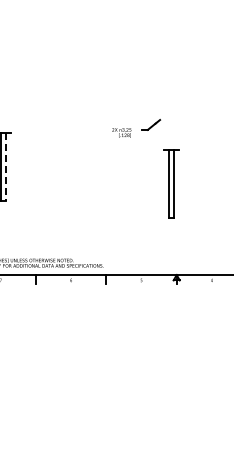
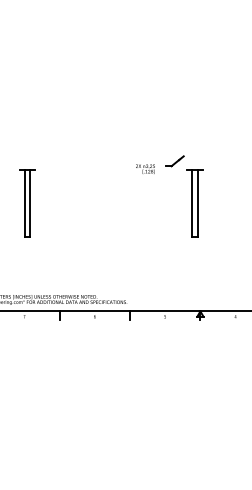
line: (5, 167) -> (29, 203), dashed -> solid
part: (170, 184) -> (194, 203), moved

